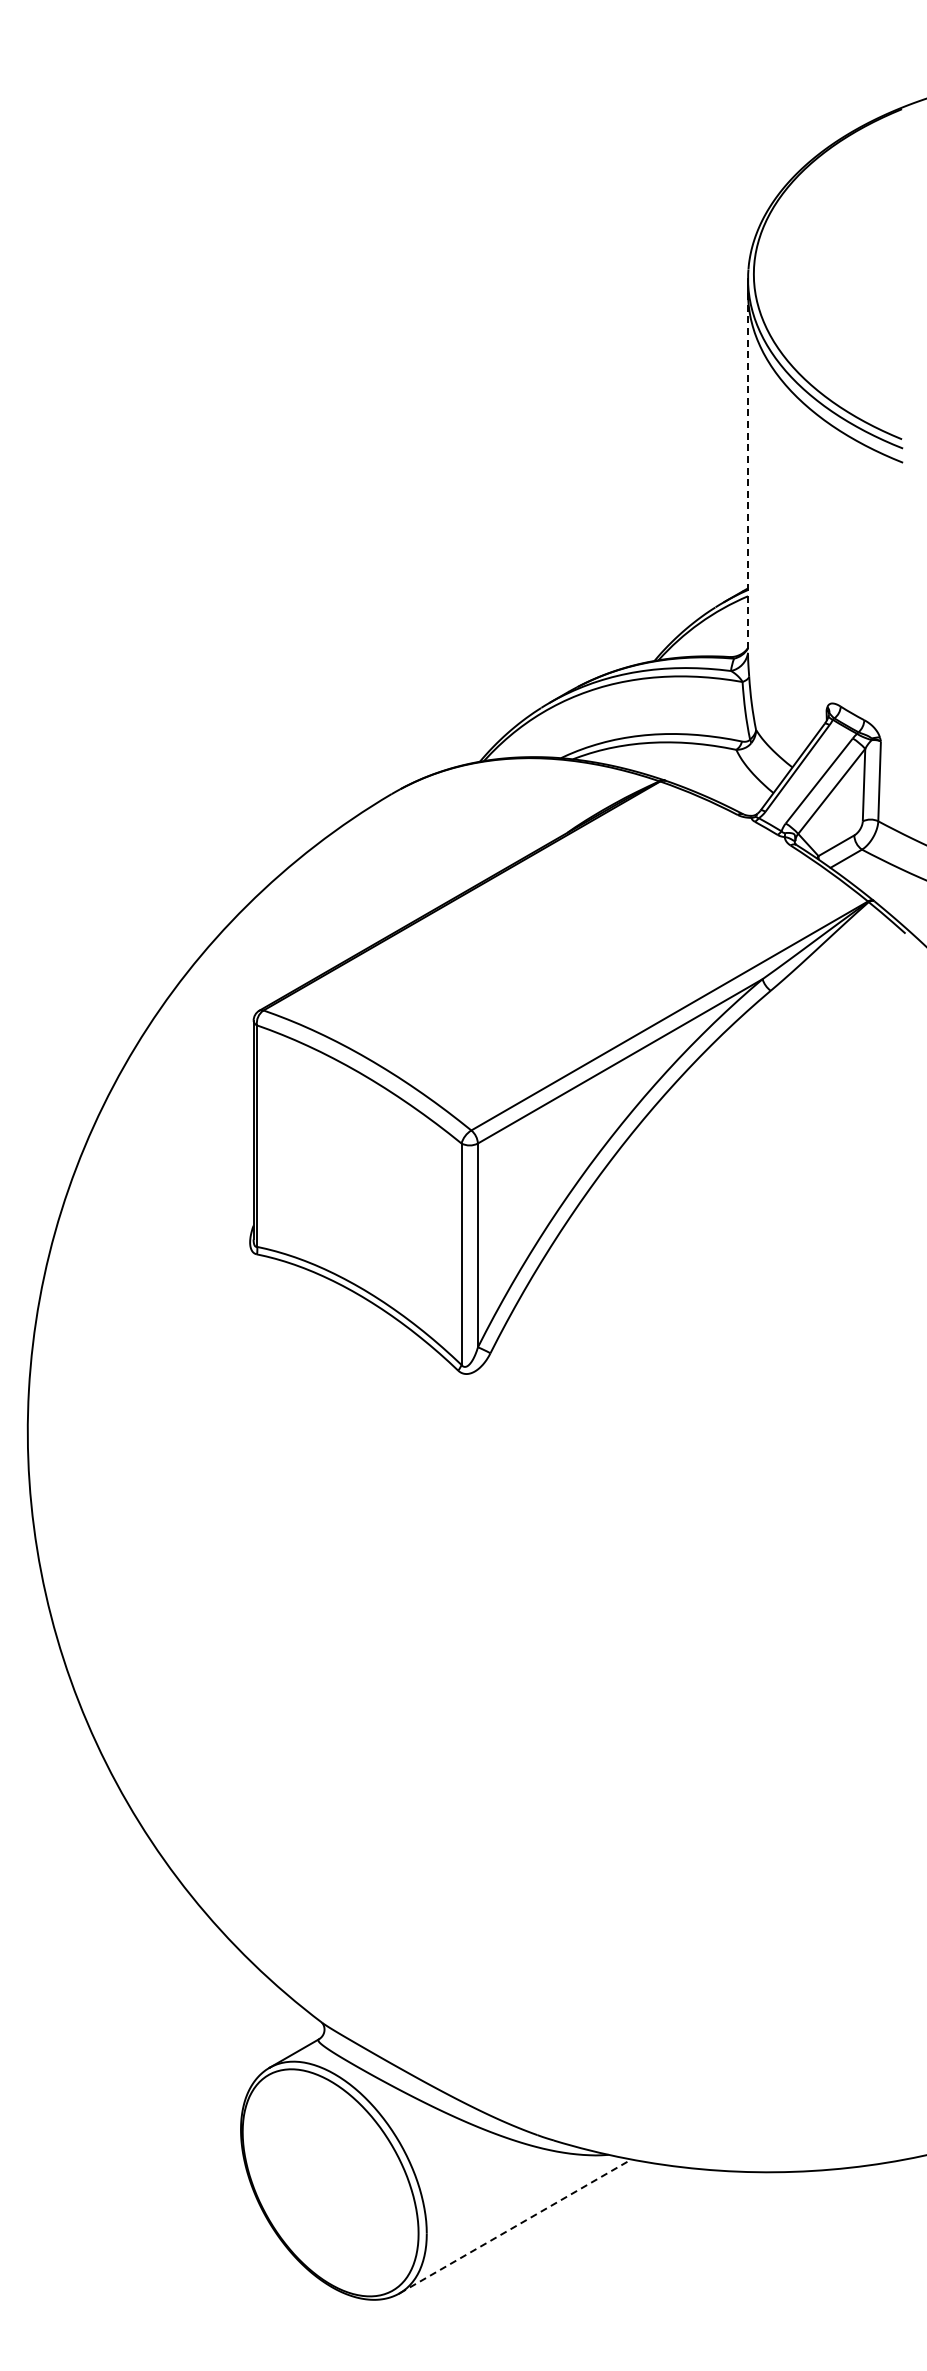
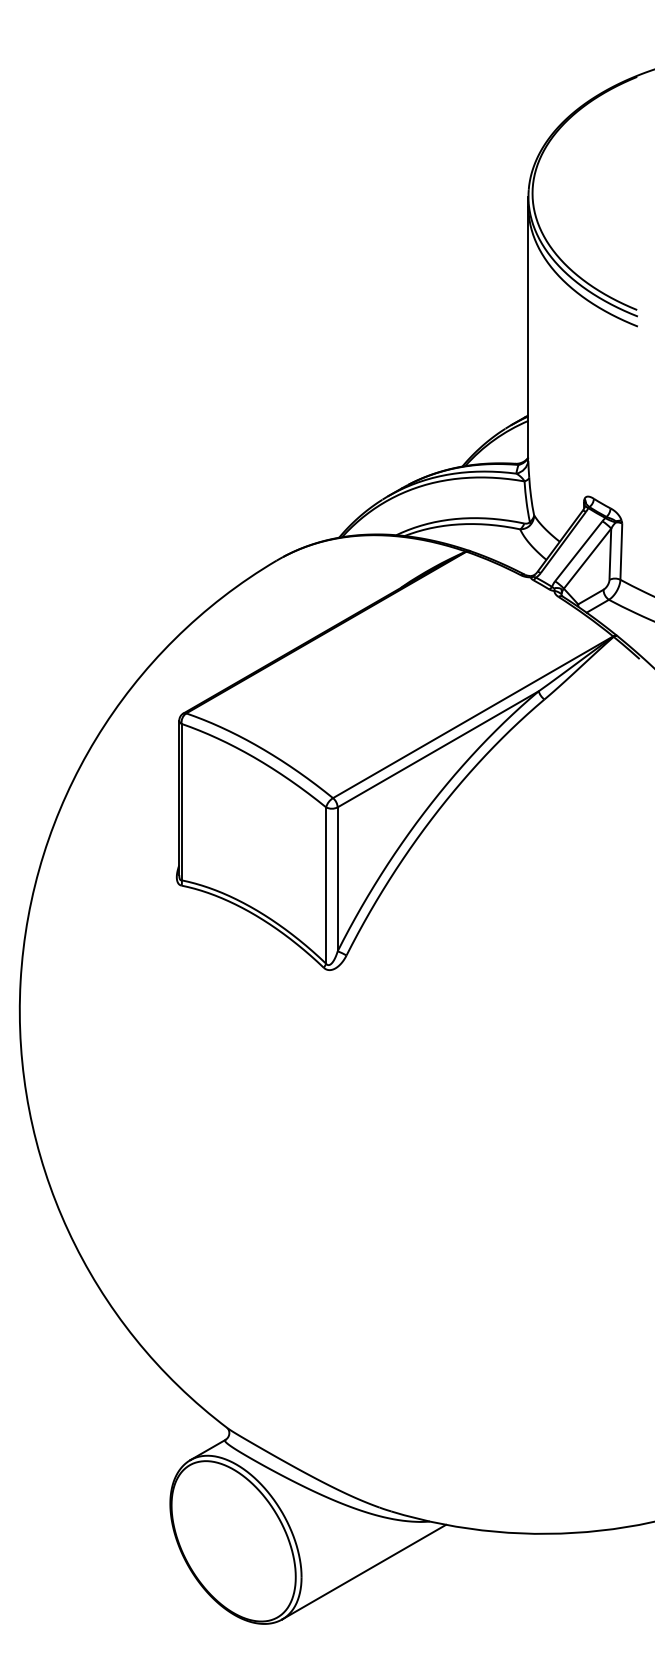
line: (748, 474) -> (528, 334), dashed -> solid
line: (515, 2226) -> (364, 1572), dashed -> solid

